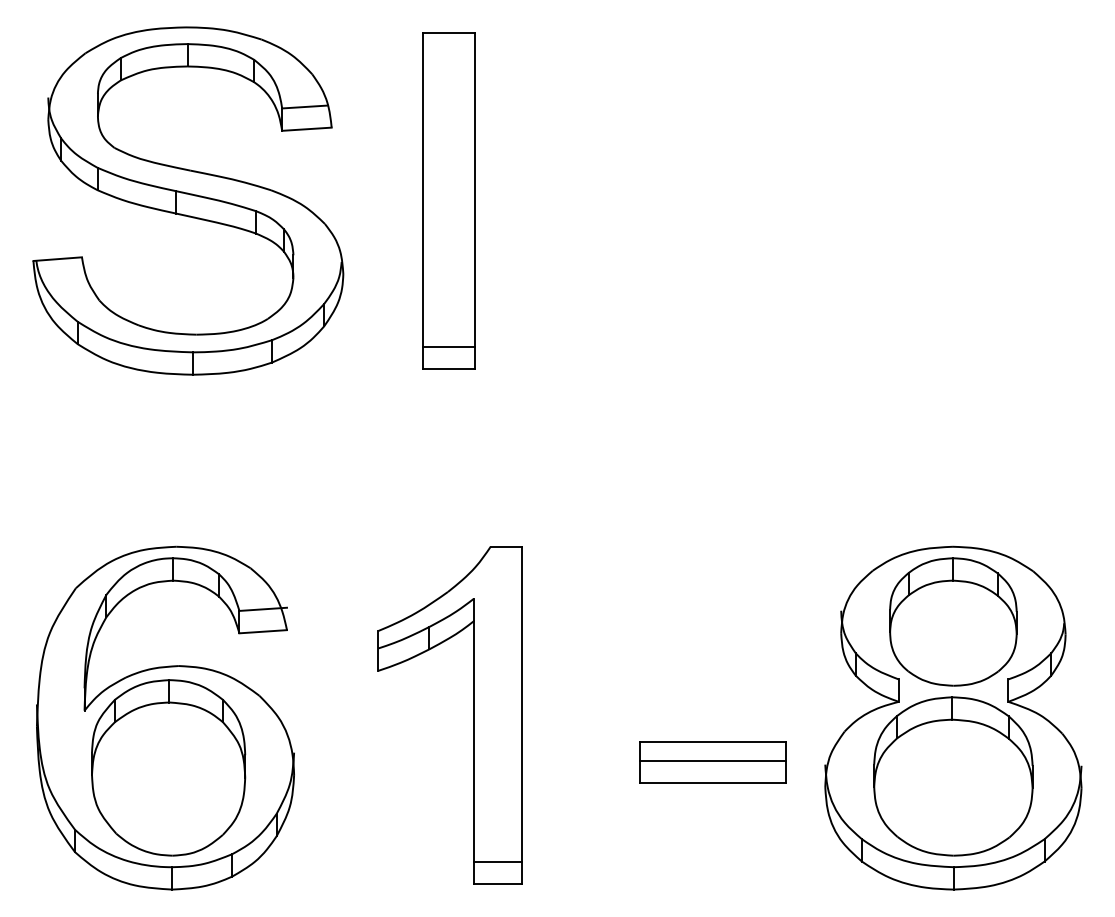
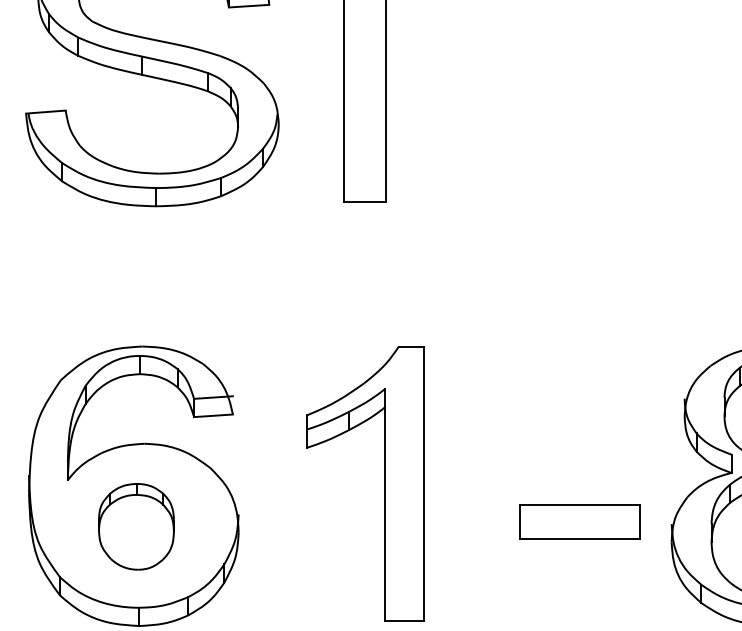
line: (448, 346) -> (364, 183), removed
line: (712, 760) -> (579, 520), removed
part: (168, 767) -> (136, 526), size x0.6
line: (497, 861) -> (404, 603), removed

